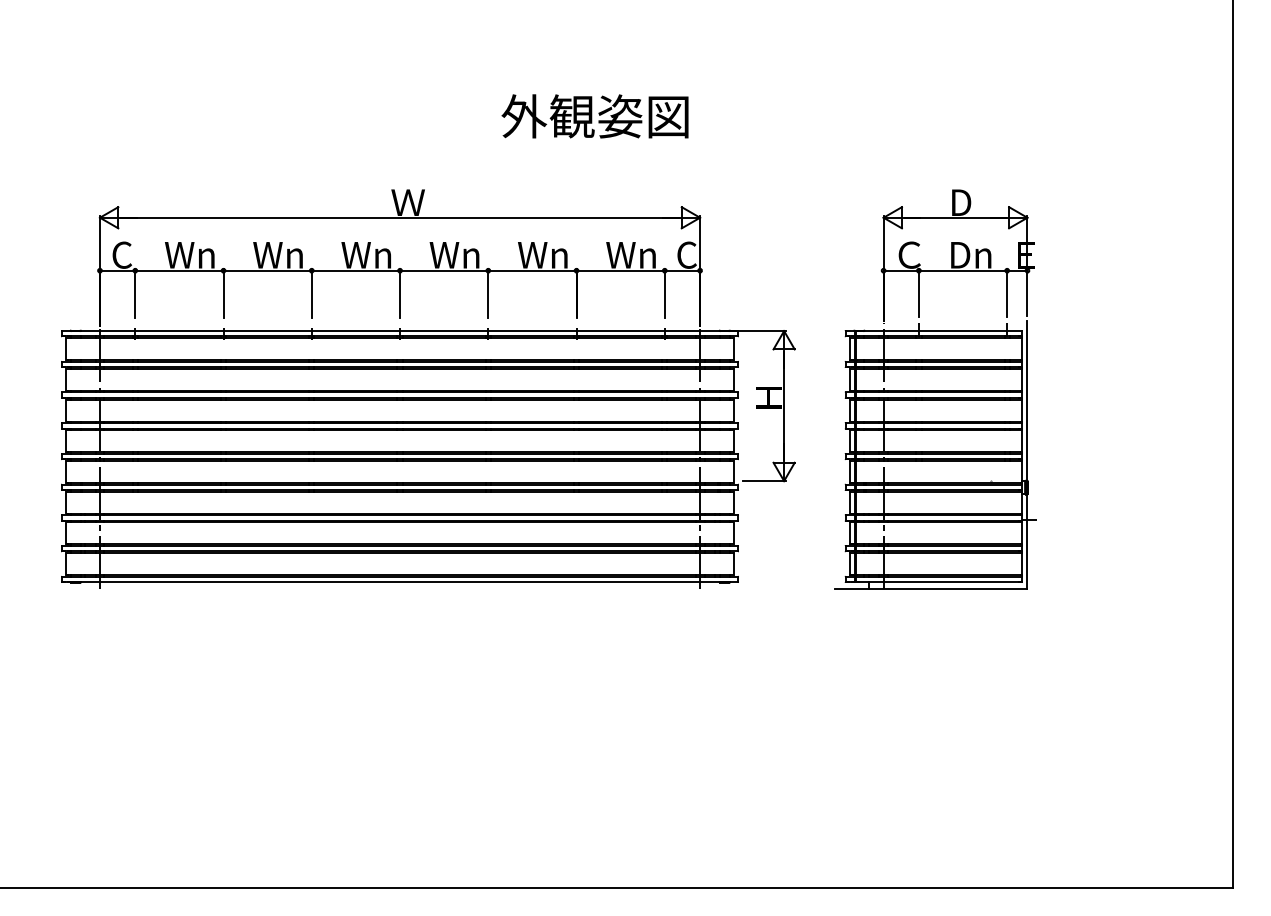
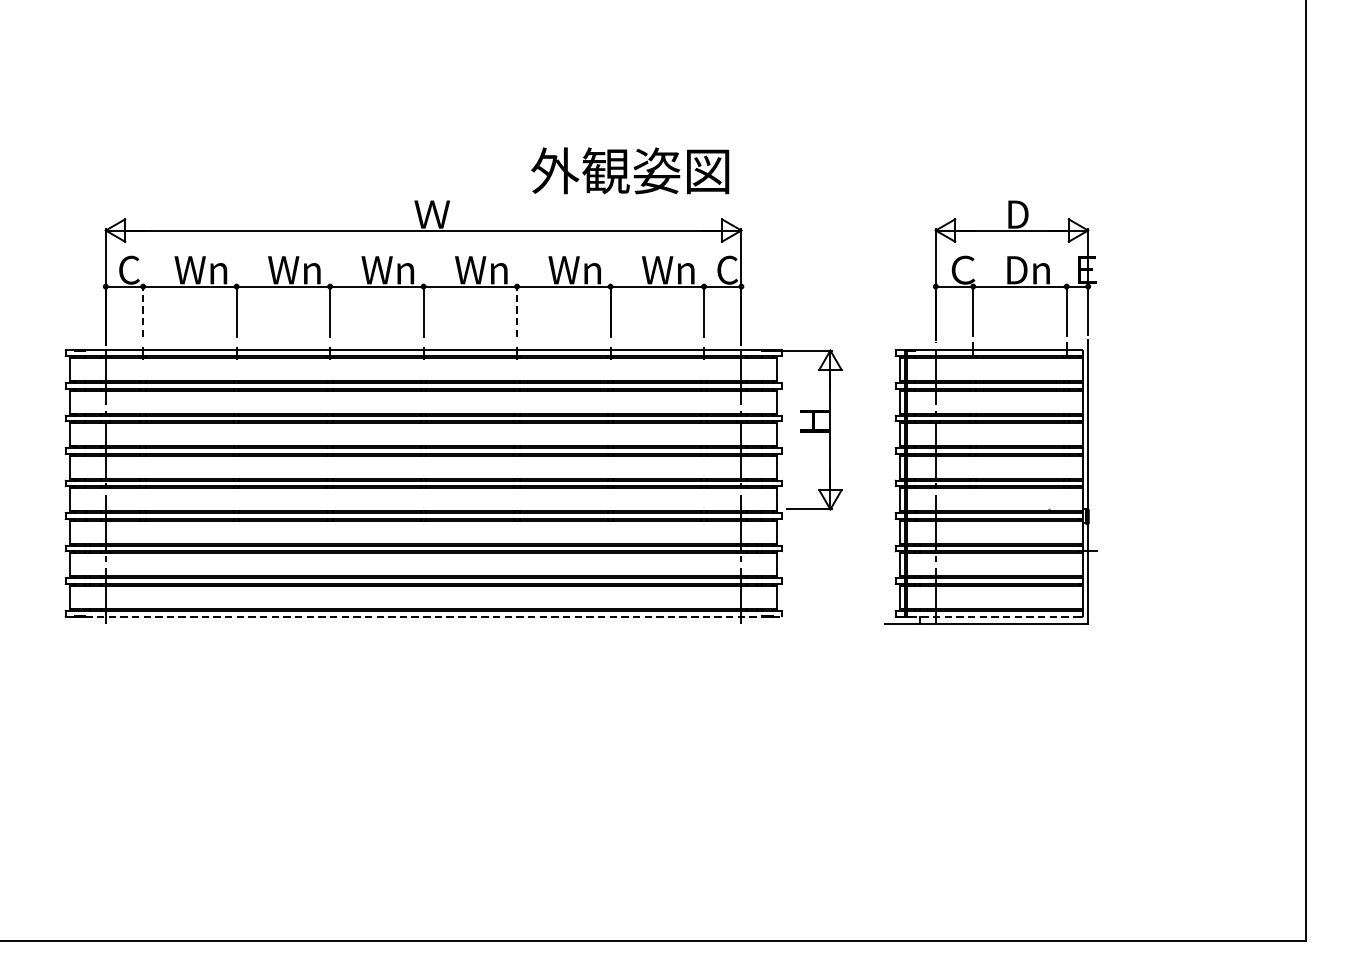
text: (594, 116) -> (629, 170), moved
line: (135, 293) -> (143, 310), solid -> dashed
line: (488, 293) -> (517, 310), solid -> dashed
line: (404, 582) -> (428, 616), solid -> dashed
line: (939, 582) -> (994, 616), solid -> dashed

